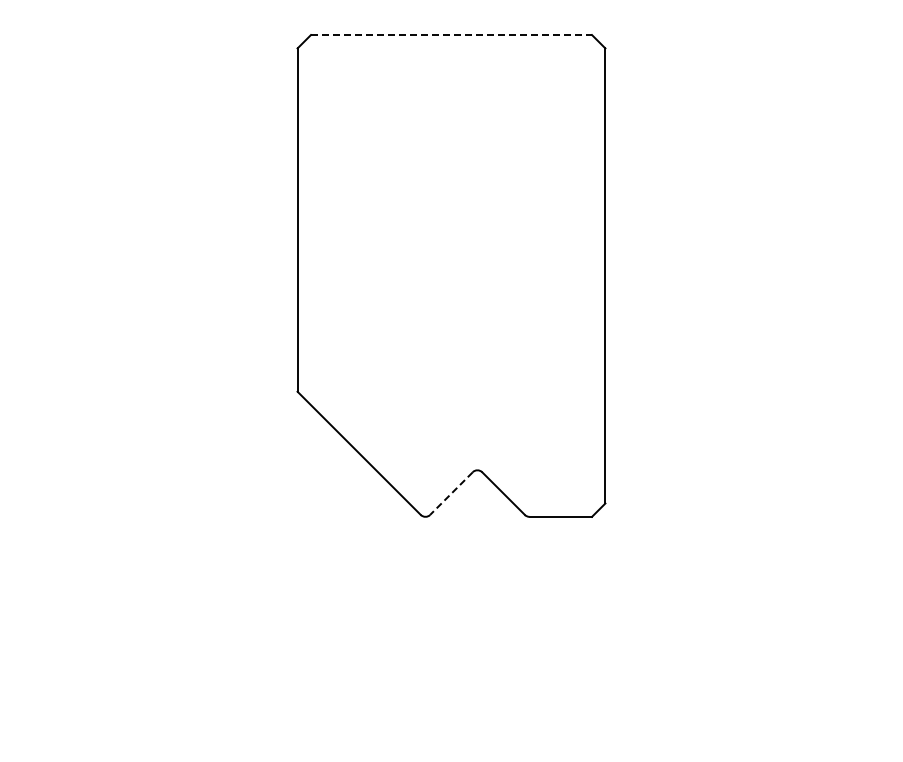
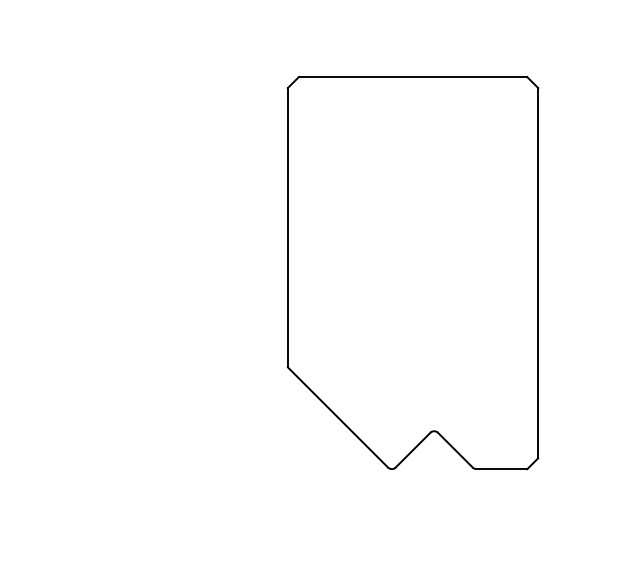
line: (451, 35) -> (413, 77), dashed -> solid
line: (451, 493) -> (413, 450), dashed -> solid

